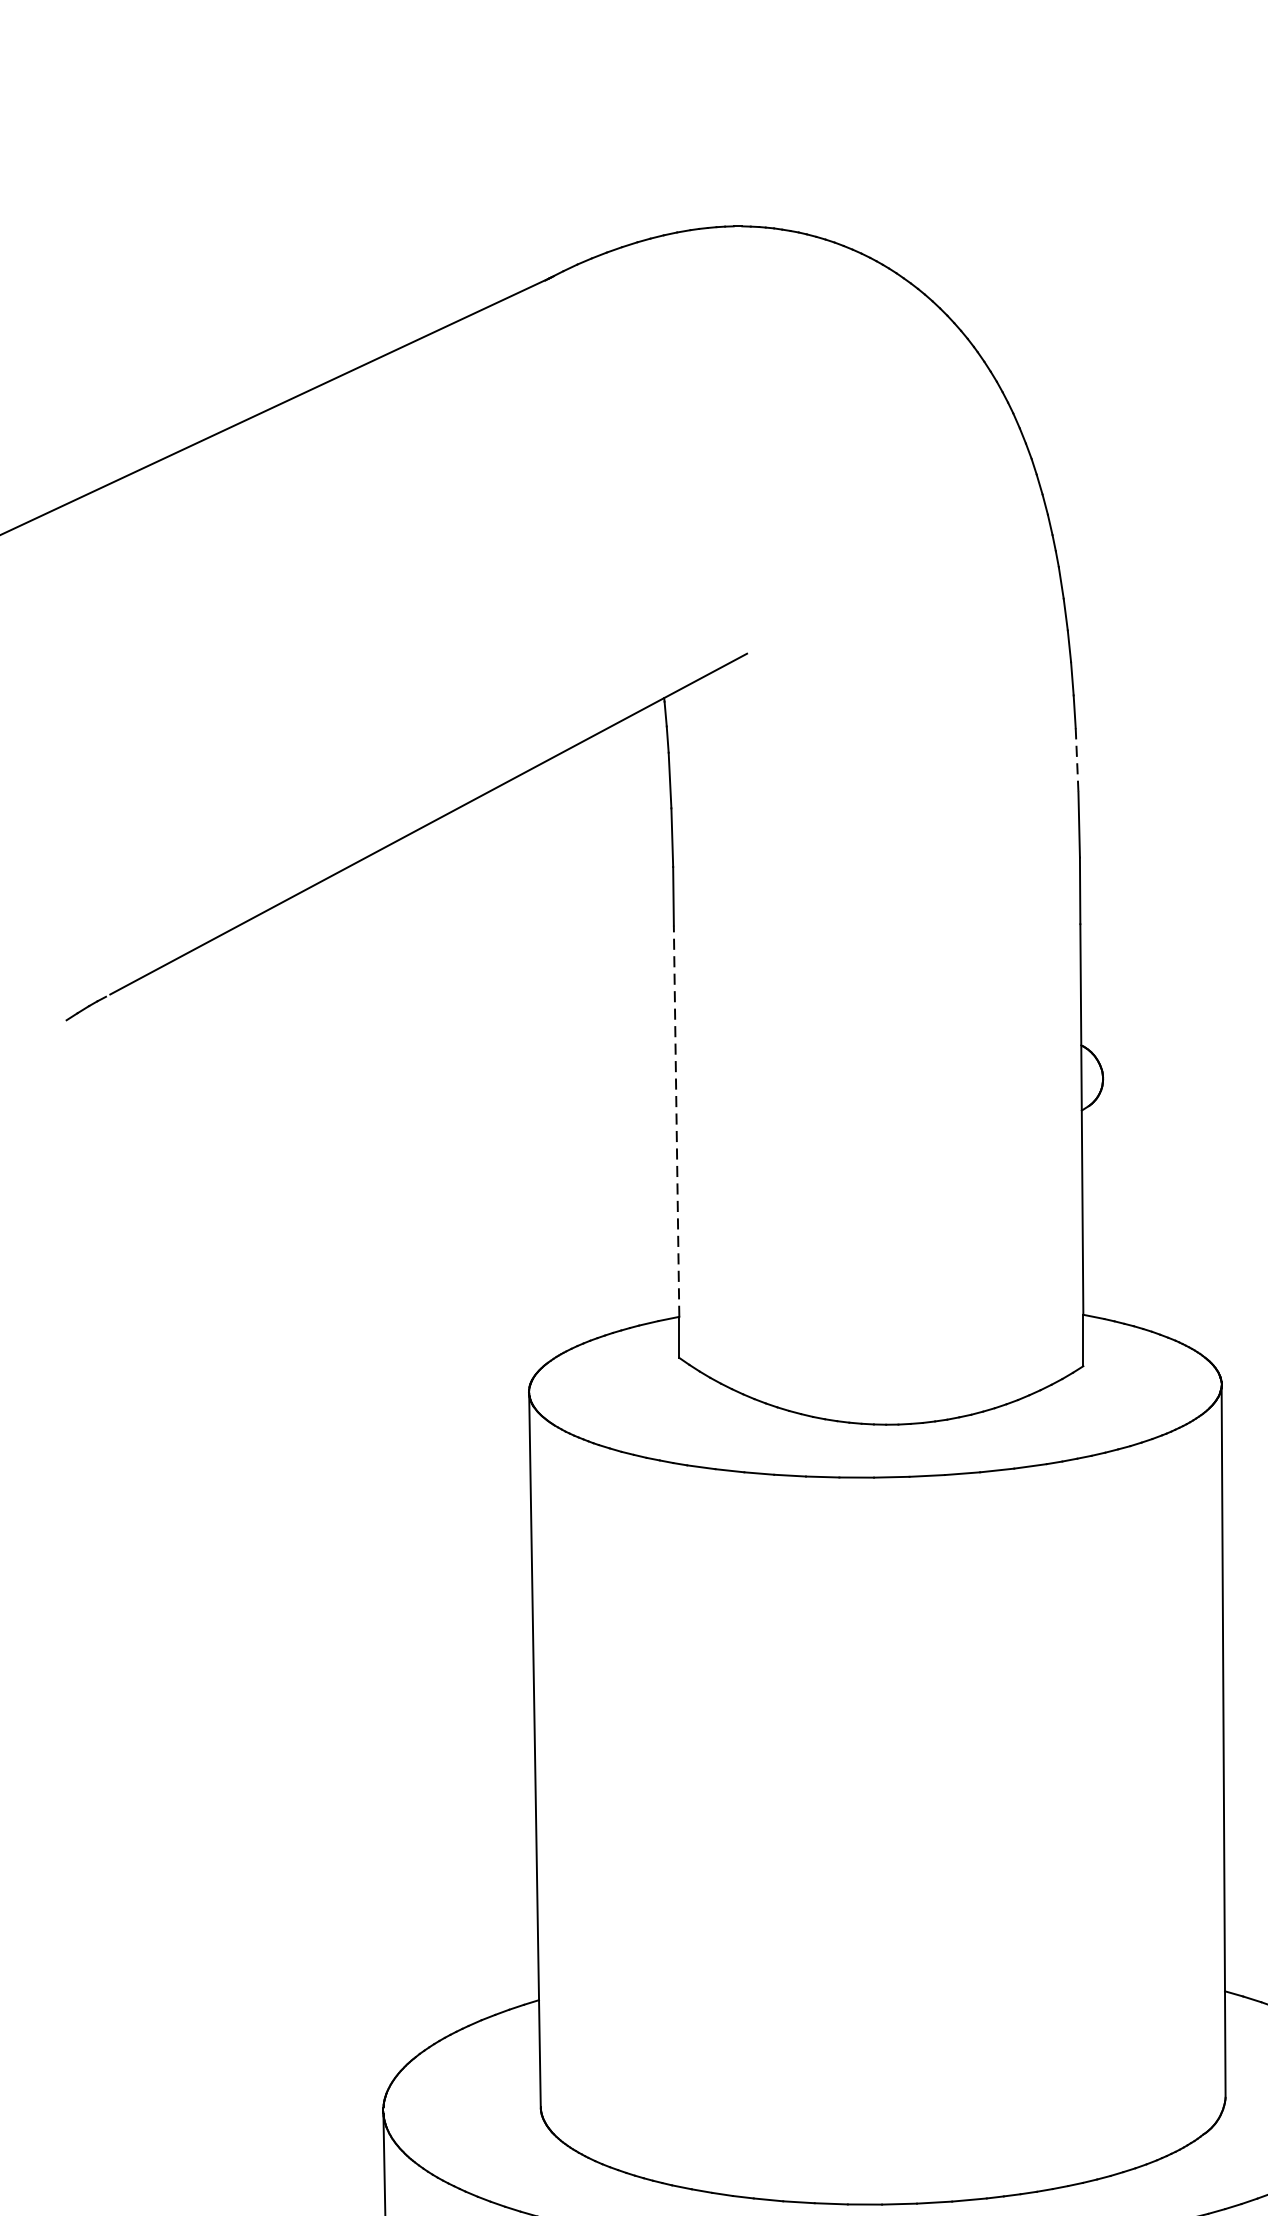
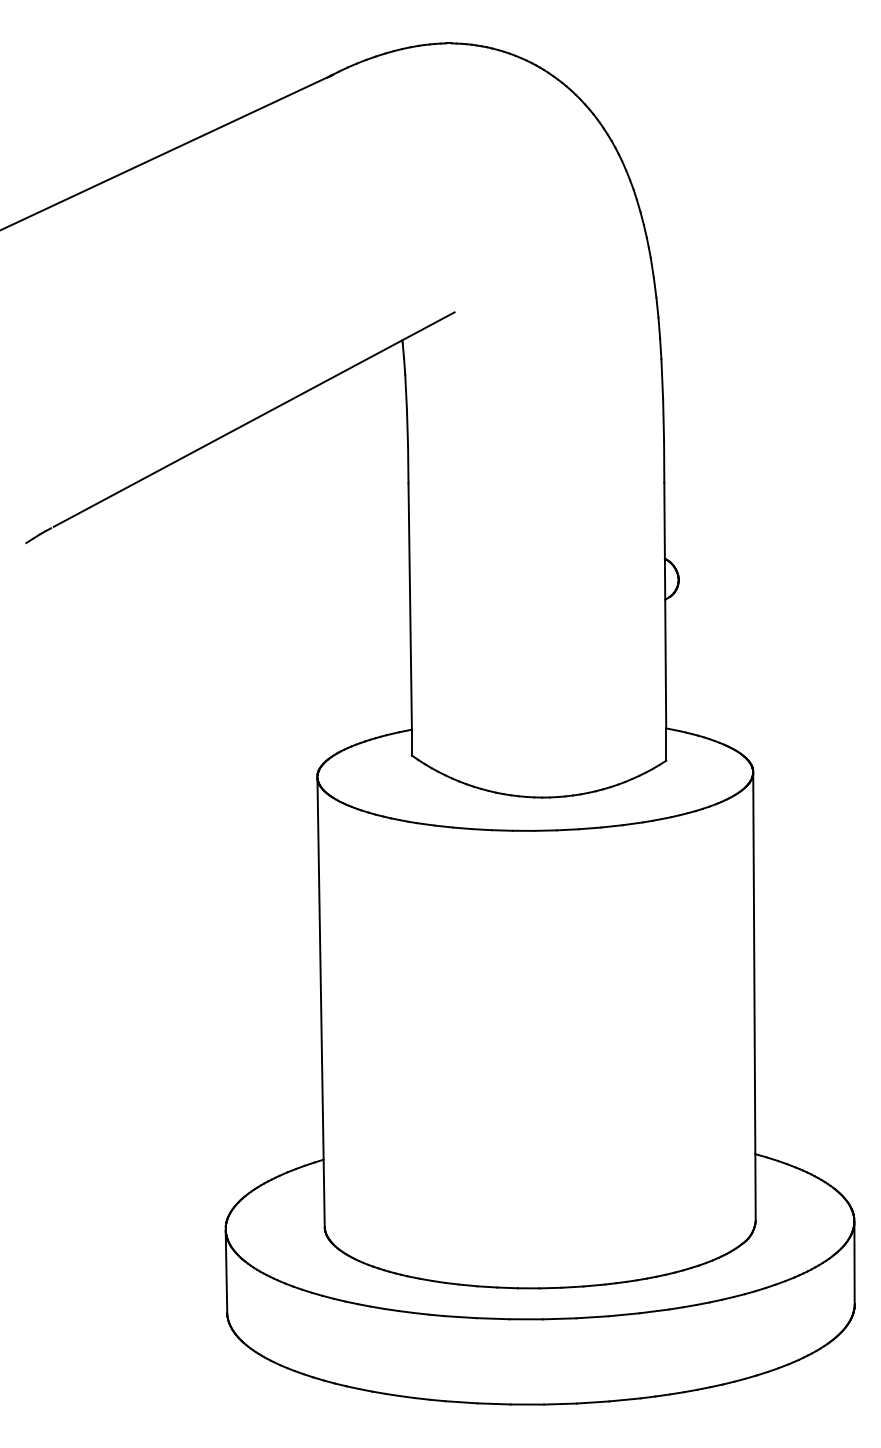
line: (1077, 760) -> (662, 379), dashed -> solid
line: (677, 1121) -> (410, 606), dashed -> solid

